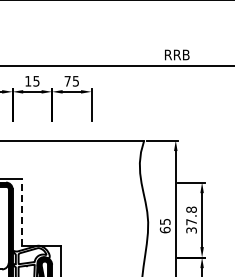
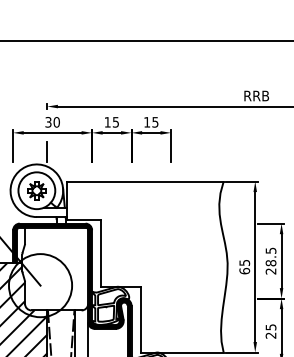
text: (68, 81) -> (147, 122), 75 -> 15
line: (22, 212) -> (101, 253), dashed -> solid
text: (191, 219) -> (270, 260), 37.8 -> 28.5

